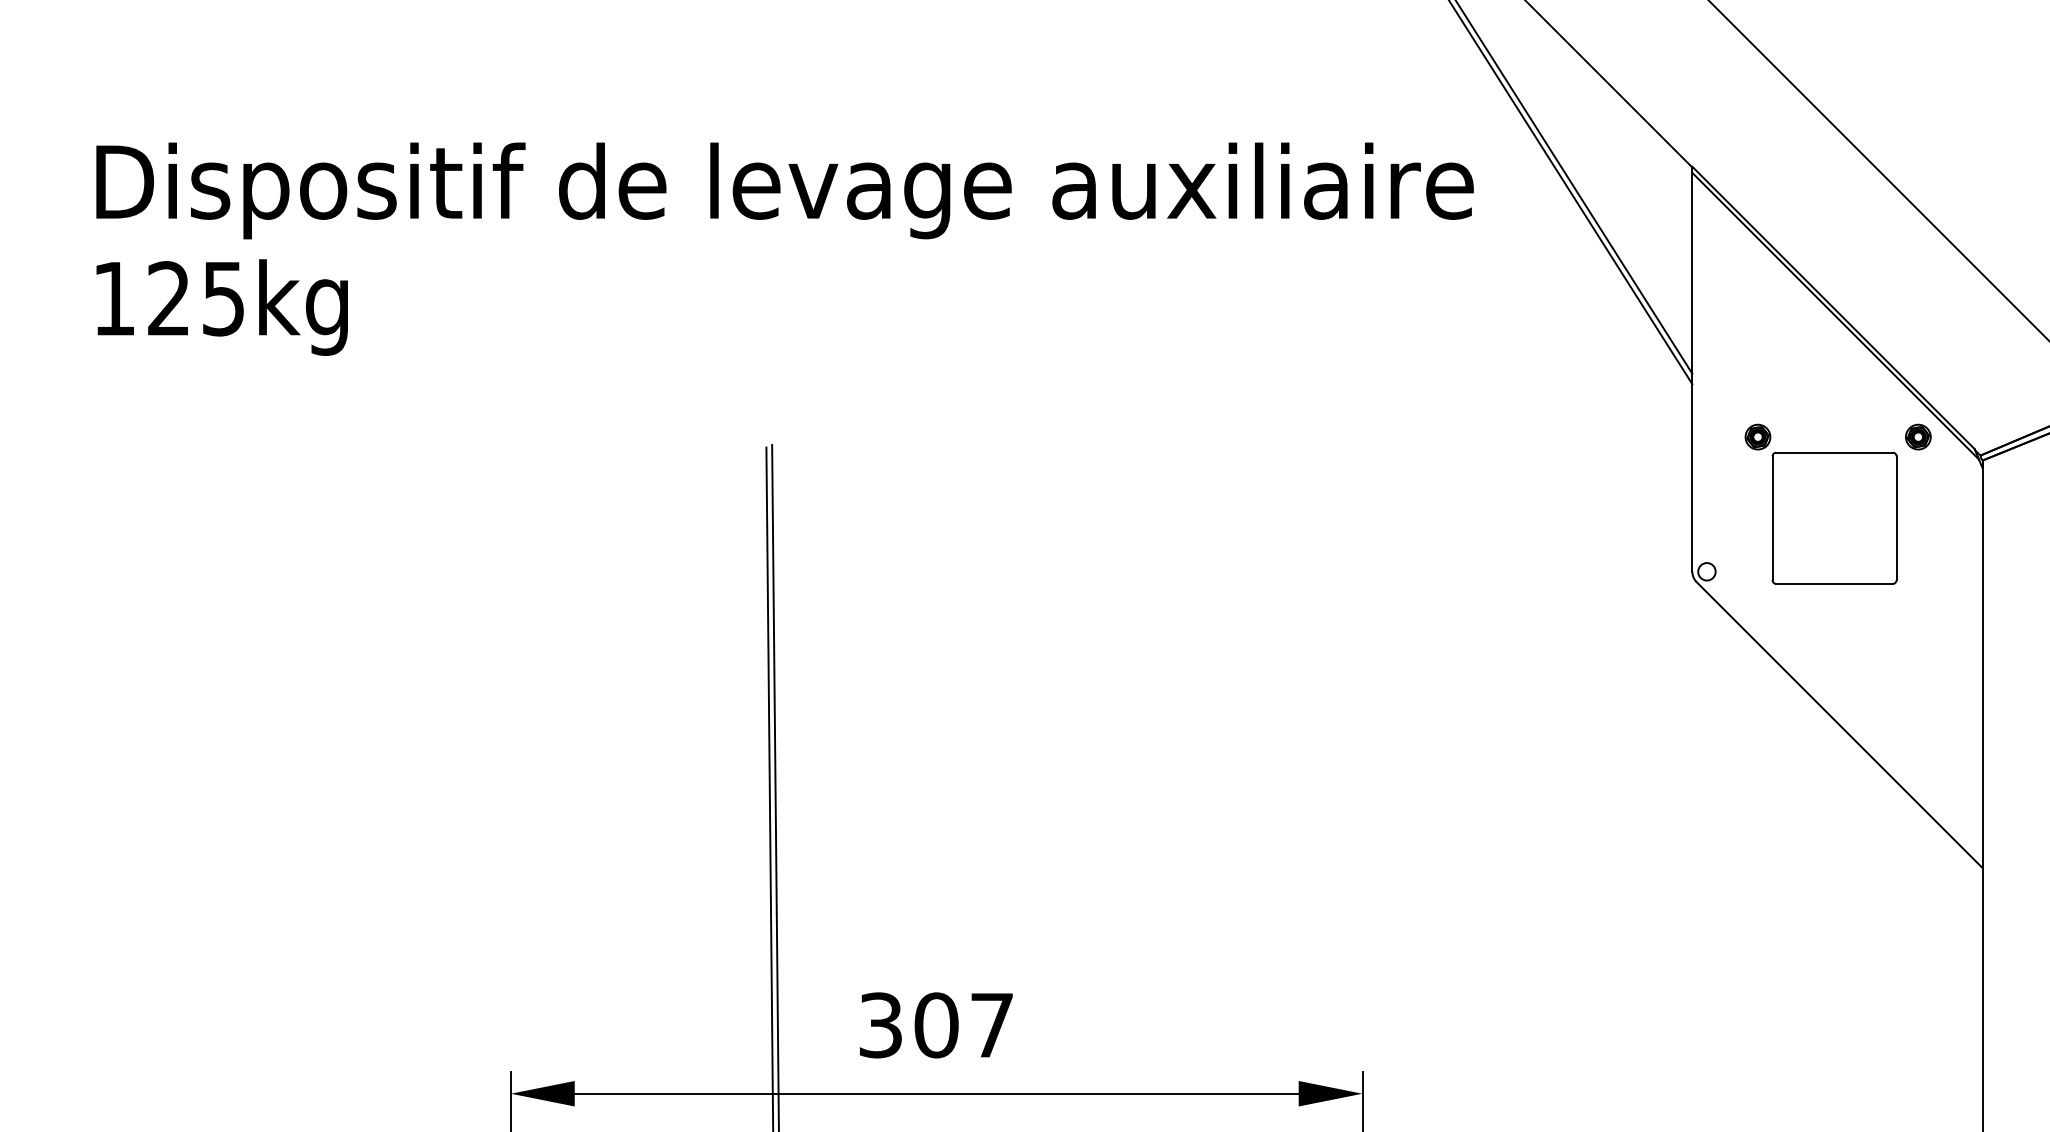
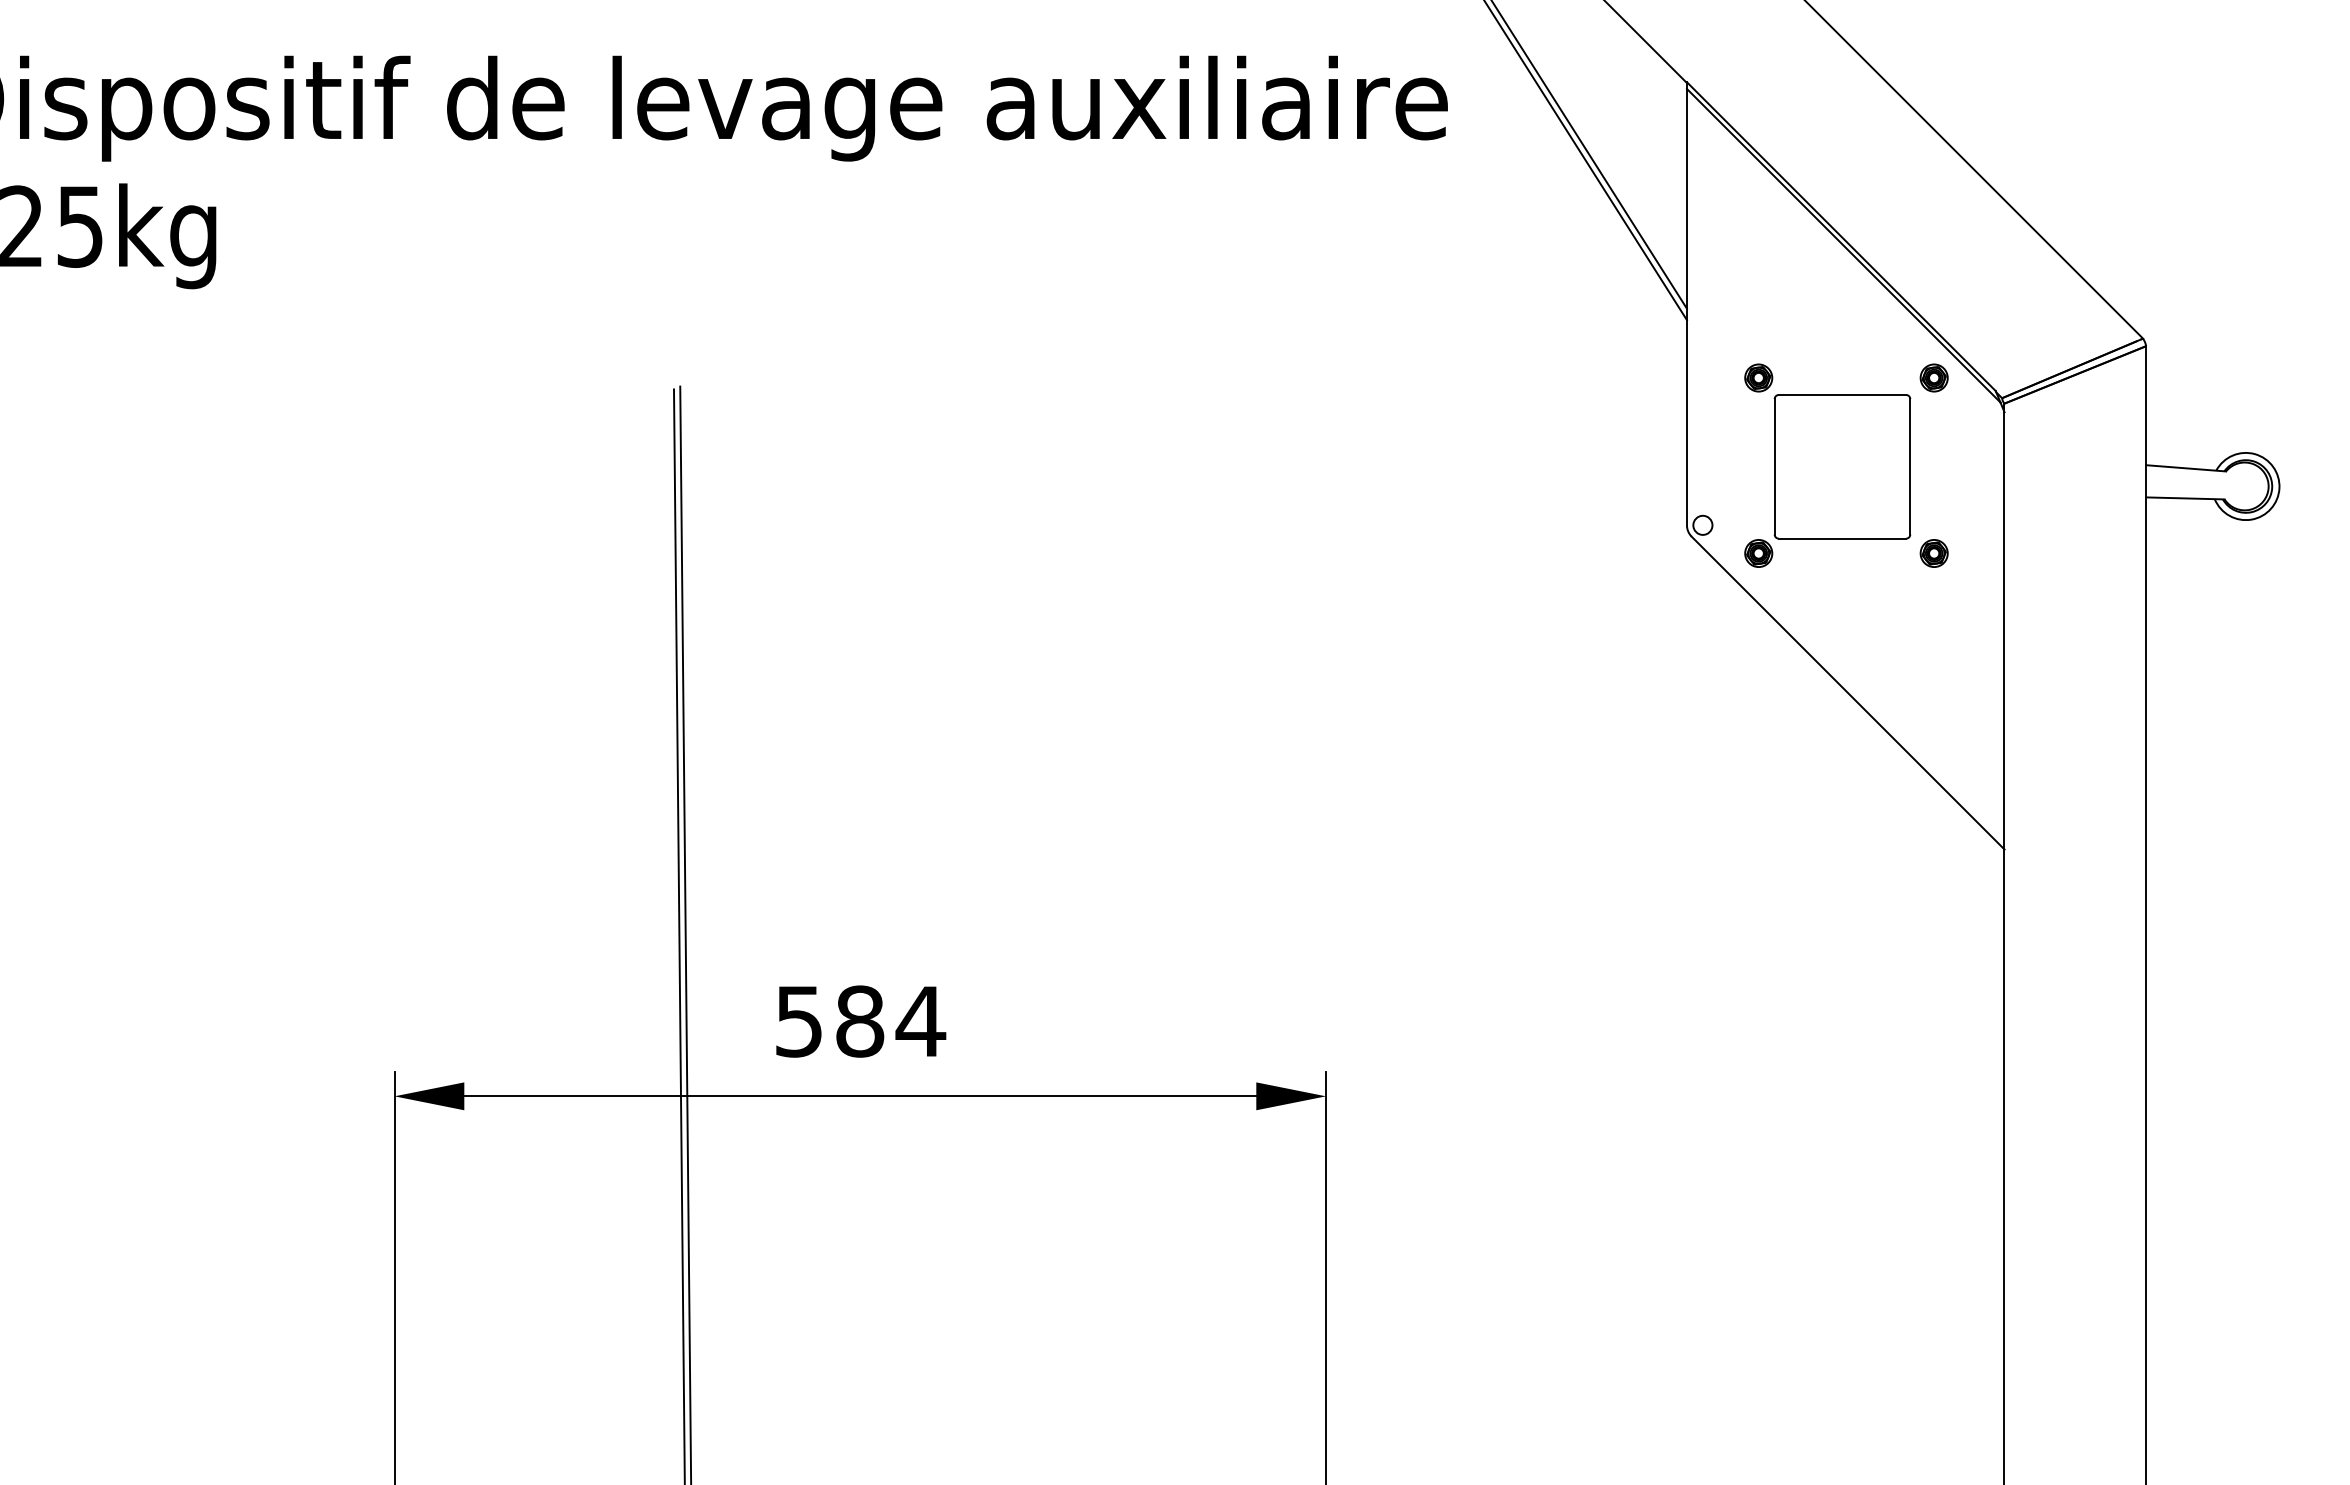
part: (1757, 597) -> (1758, 553), added
part: (1917, 597) -> (1933, 553), added
text: (937, 1025) -> (861, 1021), 307 -> 584

